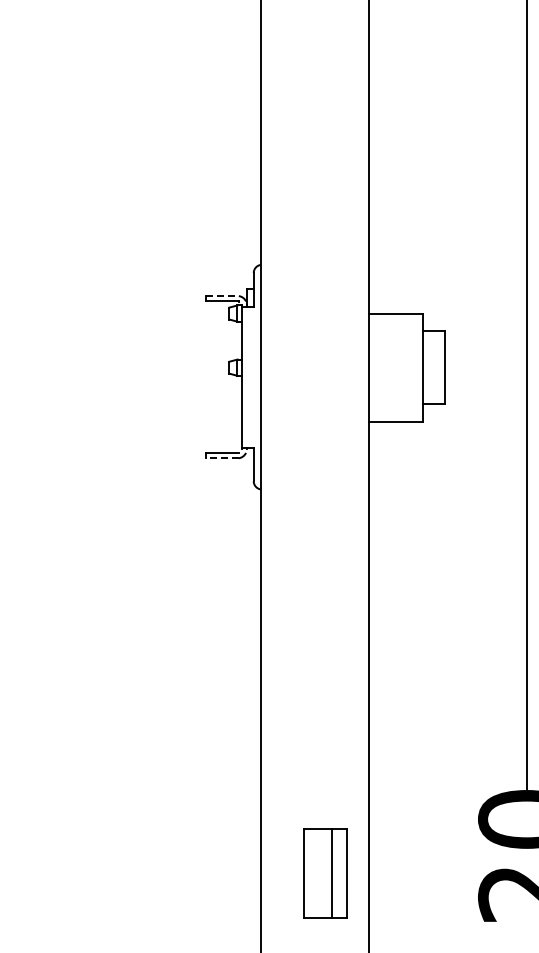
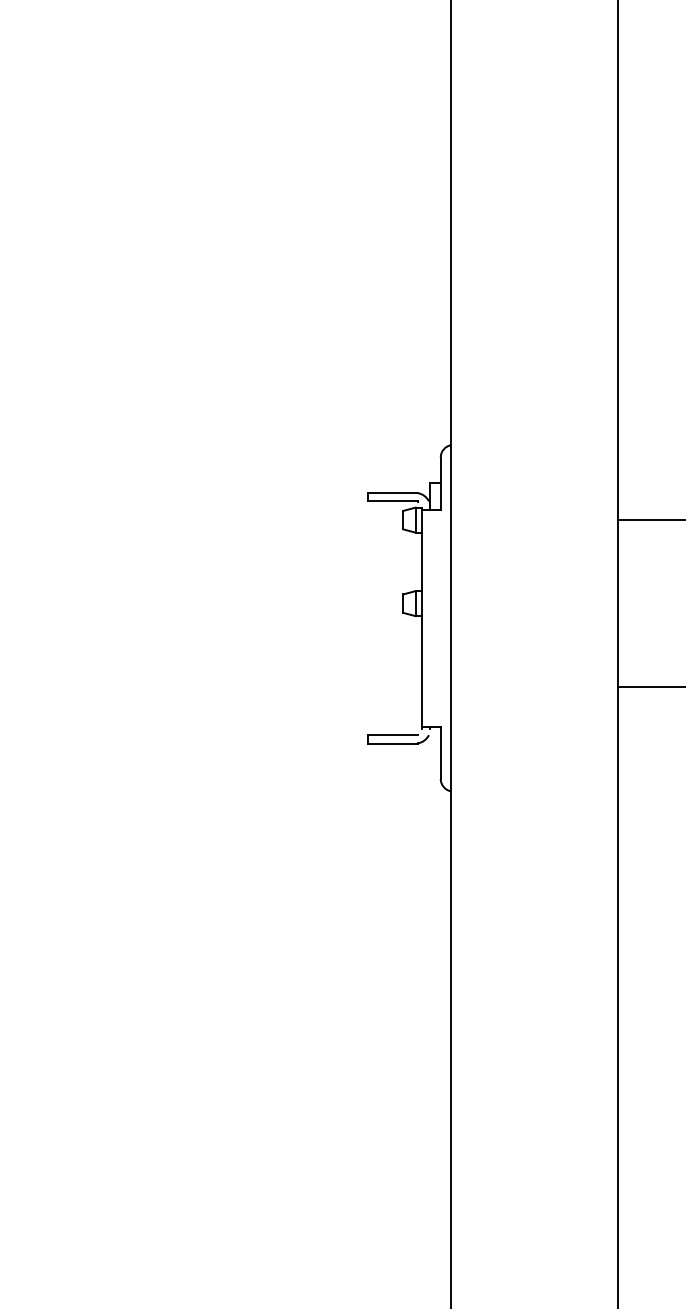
line: (223, 295) -> (394, 492), dashed -> solid
line: (222, 458) -> (392, 743), dashed -> solid

